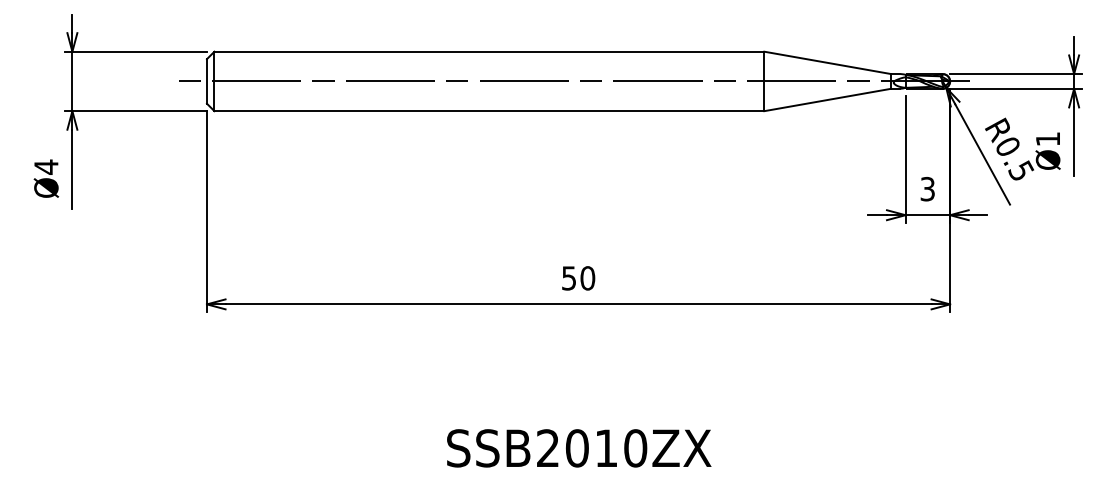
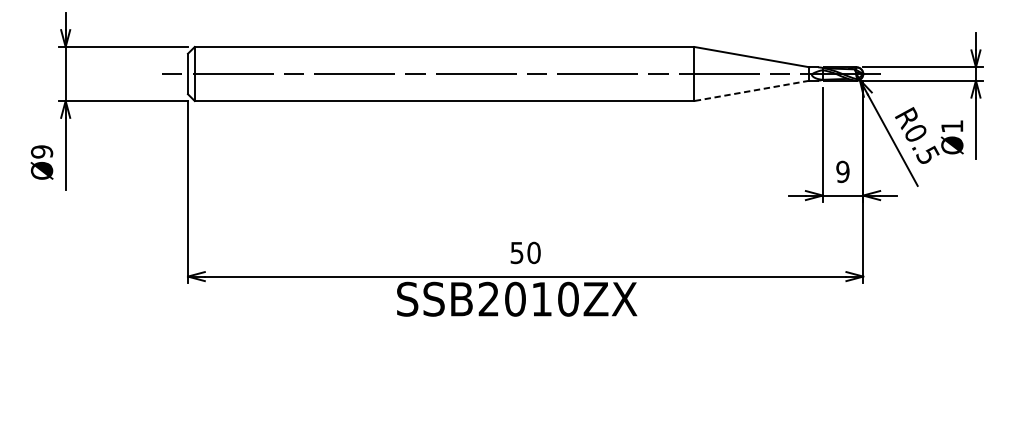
line: (827, 100) -> (751, 91), solid -> dashed
text: (46, 166) -> (42, 151), Ø4 -> Ø9
text: (927, 189) -> (842, 172), 3 -> 9
text: (579, 448) -> (517, 299), moved

